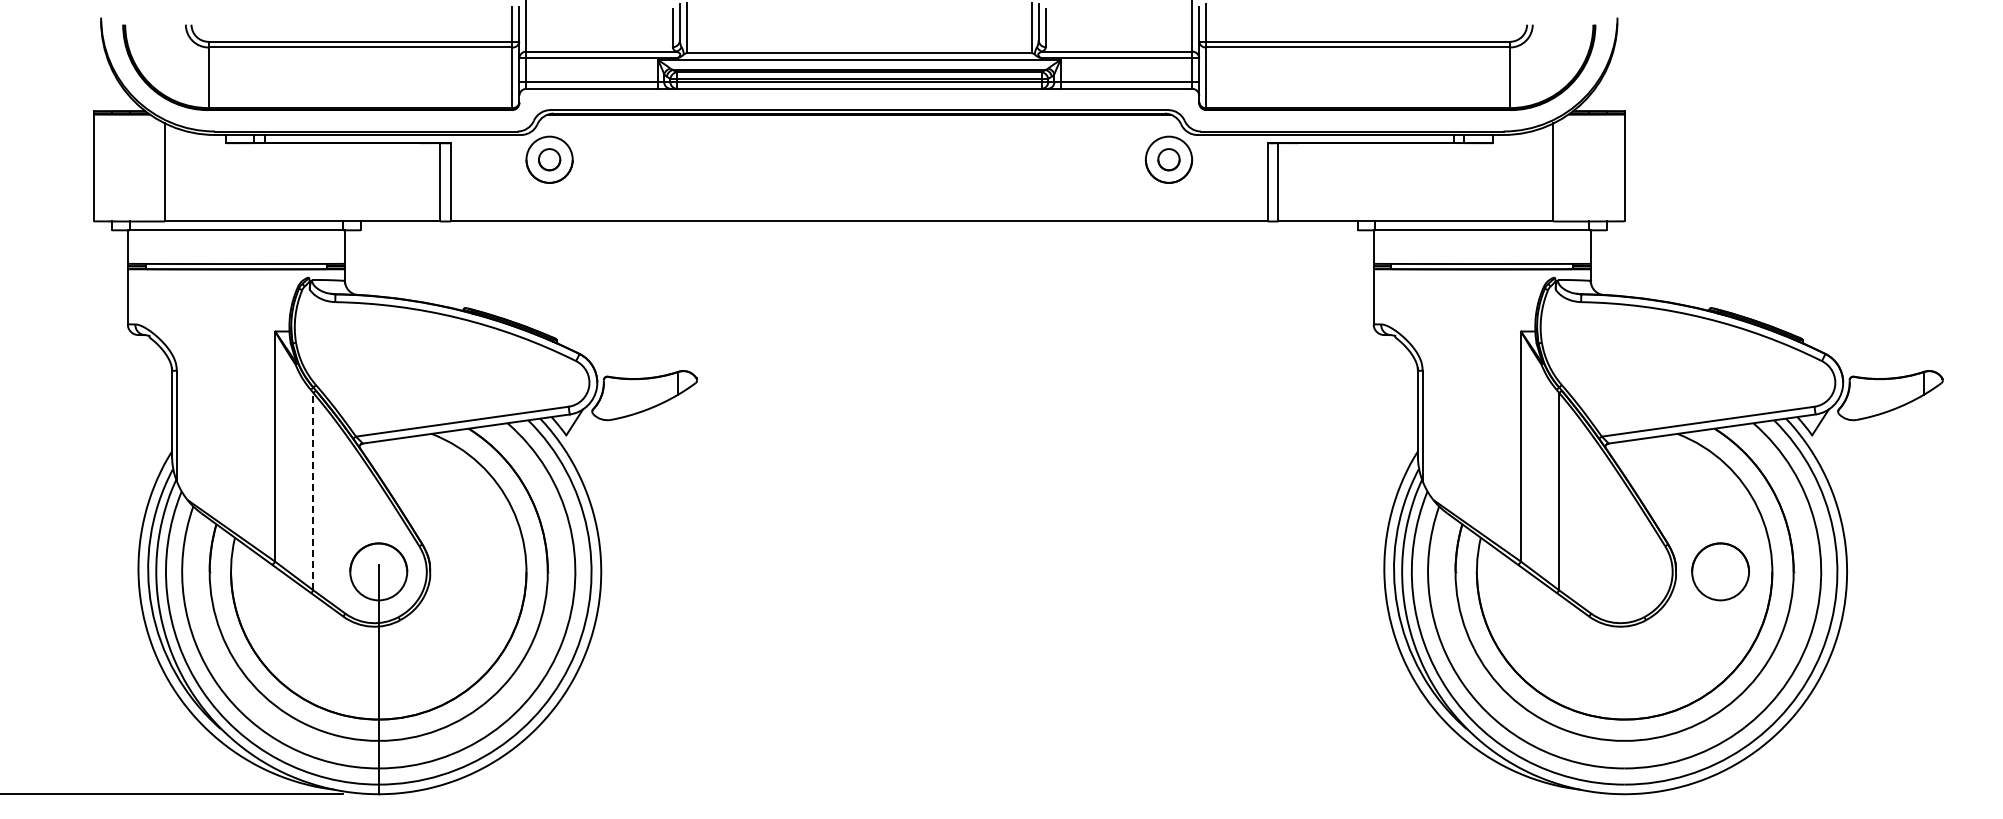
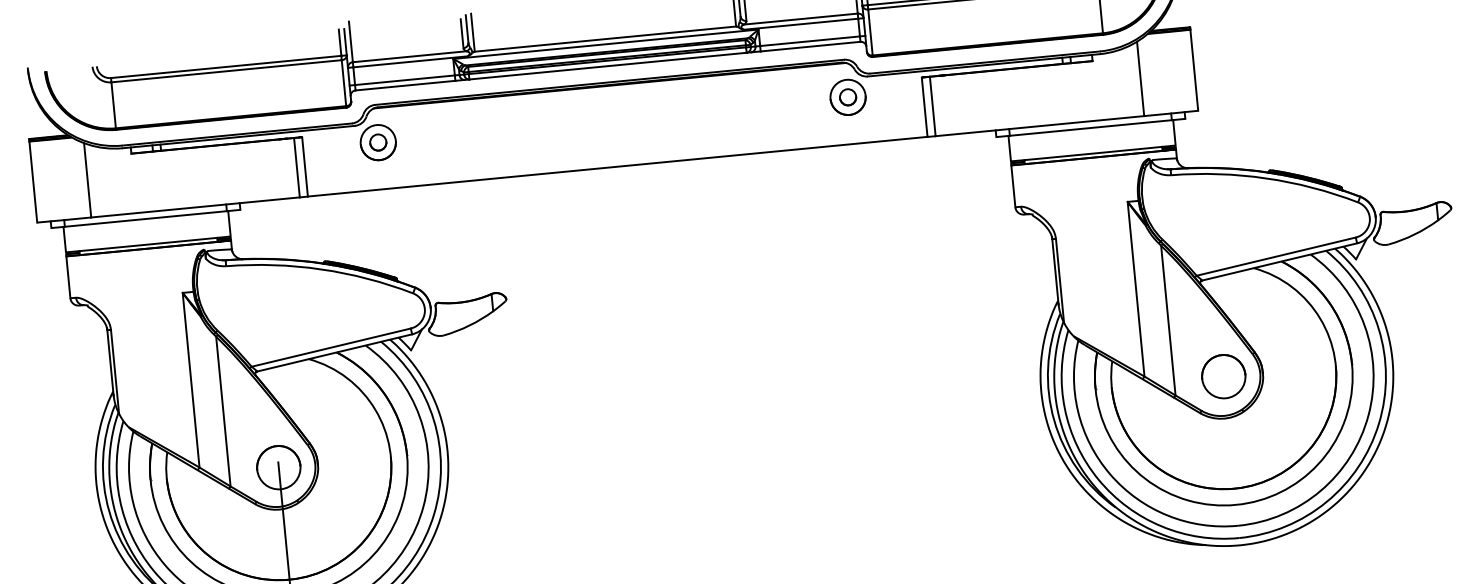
line: (313, 491) -> (223, 411), dashed -> solid
part: (1720, 571) -> (1223, 376), moved

